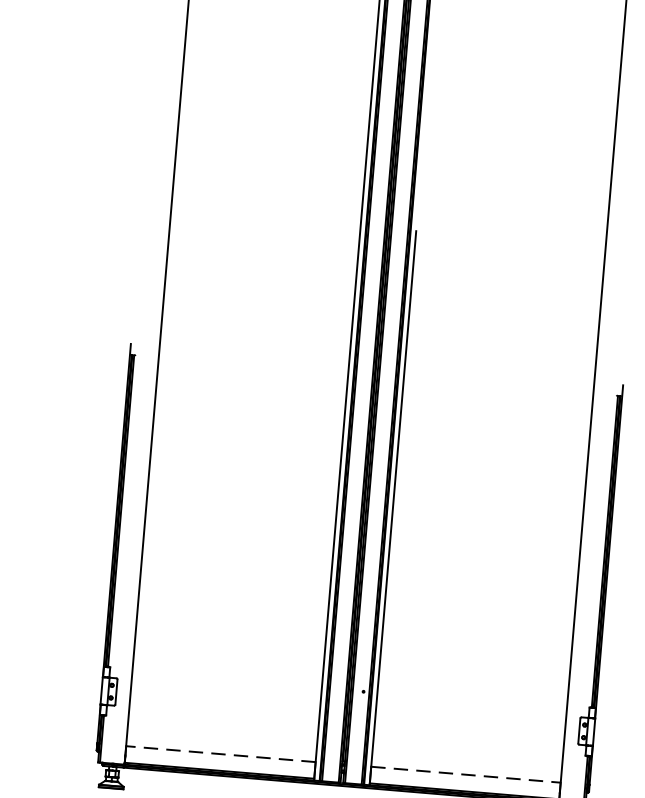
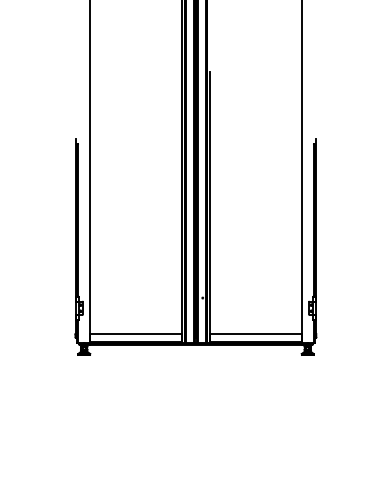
line: (219, 754) -> (135, 334), dashed -> solid
line: (467, 775) -> (256, 334), dashed -> solid

